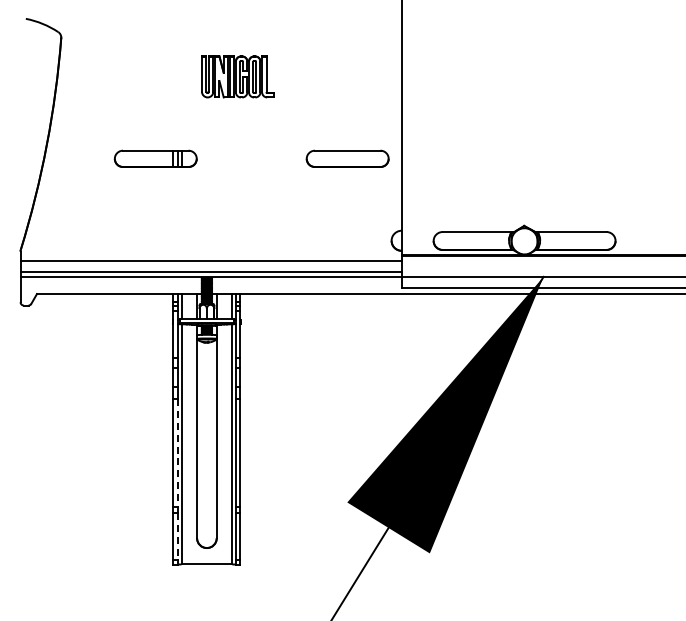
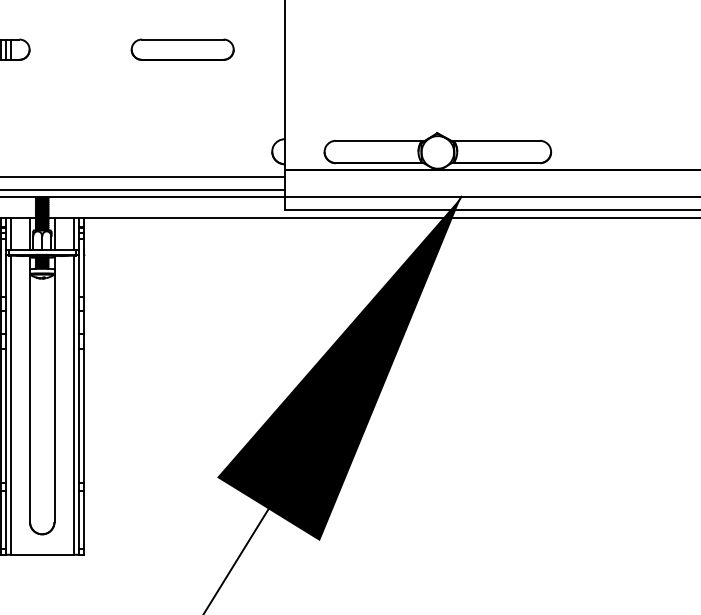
part: (347, 158) -> (182, 49), moved
line: (177, 453) -> (5, 416), dashed -> solid
line: (177, 536) -> (5, 519), dashed -> solid

